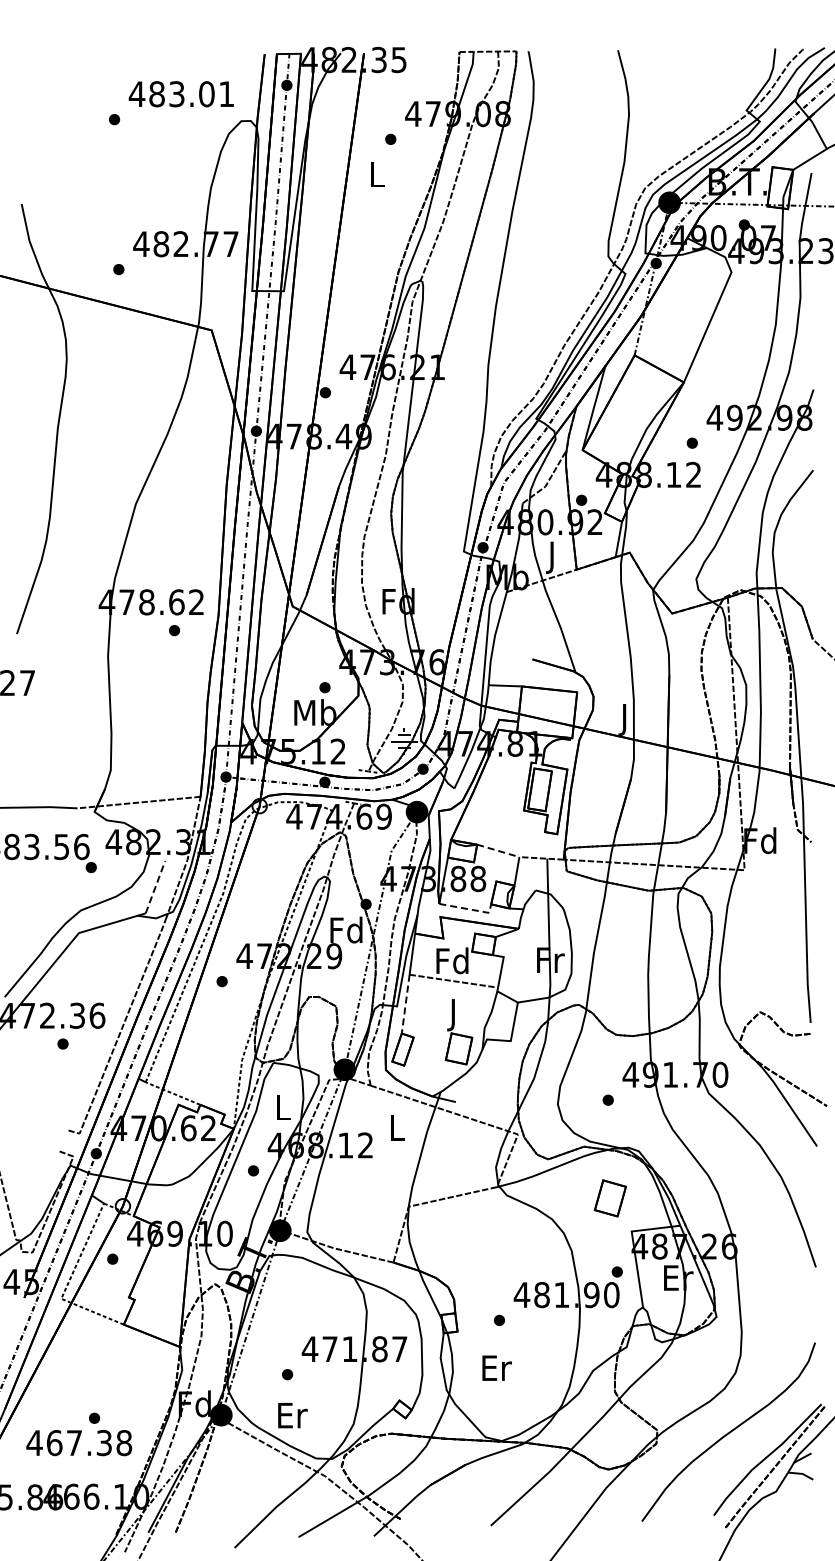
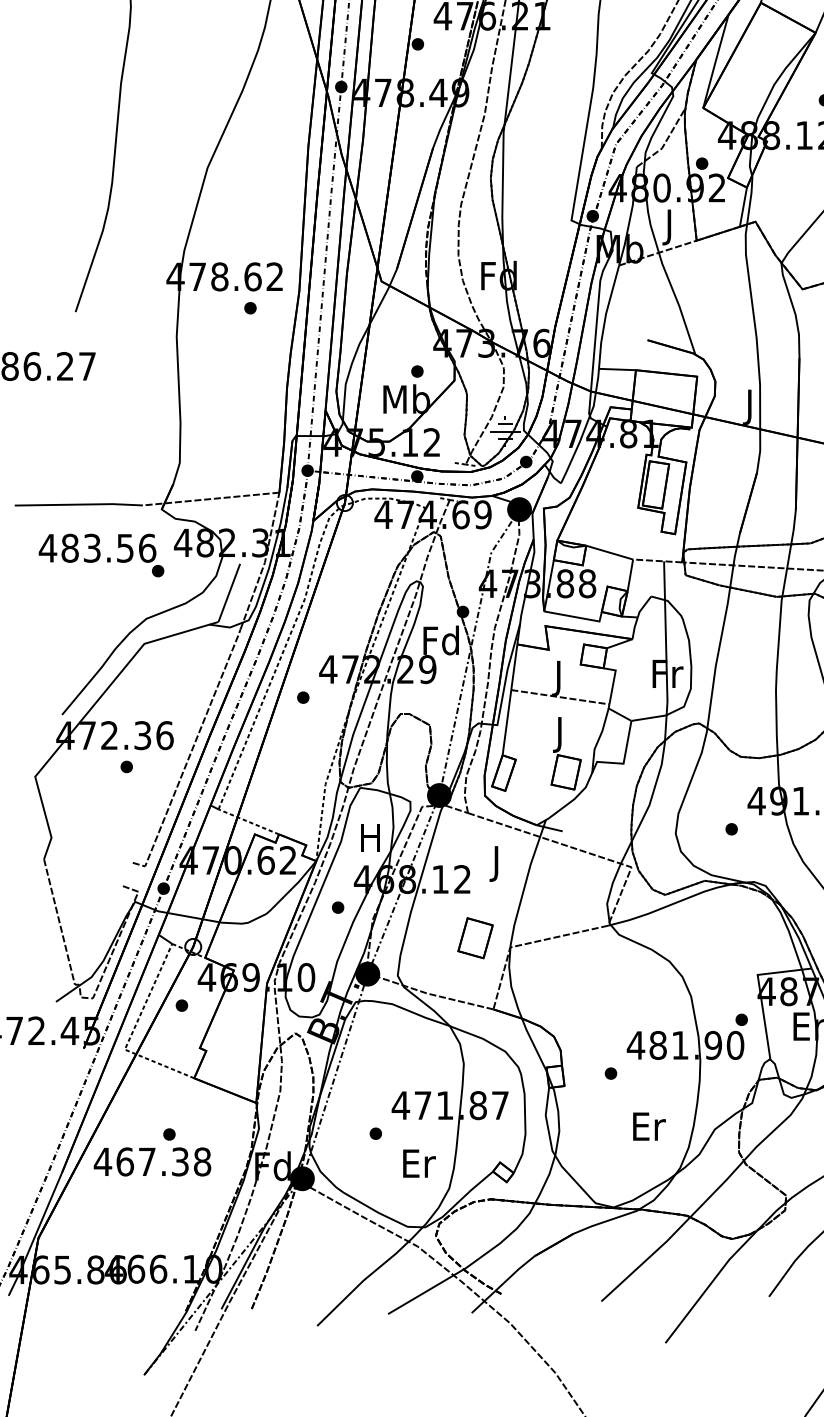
line: (498, 850) -> (609, 552), dashed -> solid
line: (155, 887) -> (229, 593), dashed -> solid
line: (469, 909) -> (577, 617), dashed -> solid
text: (452, 963) -> (558, 677), Fd -> J
line: (405, 1004) -> (506, 723), dashed -> solid
text: (282, 1107) -> (370, 837), L -> H
text: (397, 1131) -> (497, 863), L -> J
part: (609, 1198) -> (474, 938), moved
text: (496, 1367) -> (648, 1125), moved
text: (292, 1415) -> (419, 1163), moved
text: (79, 1434) -> (152, 1152), moved

